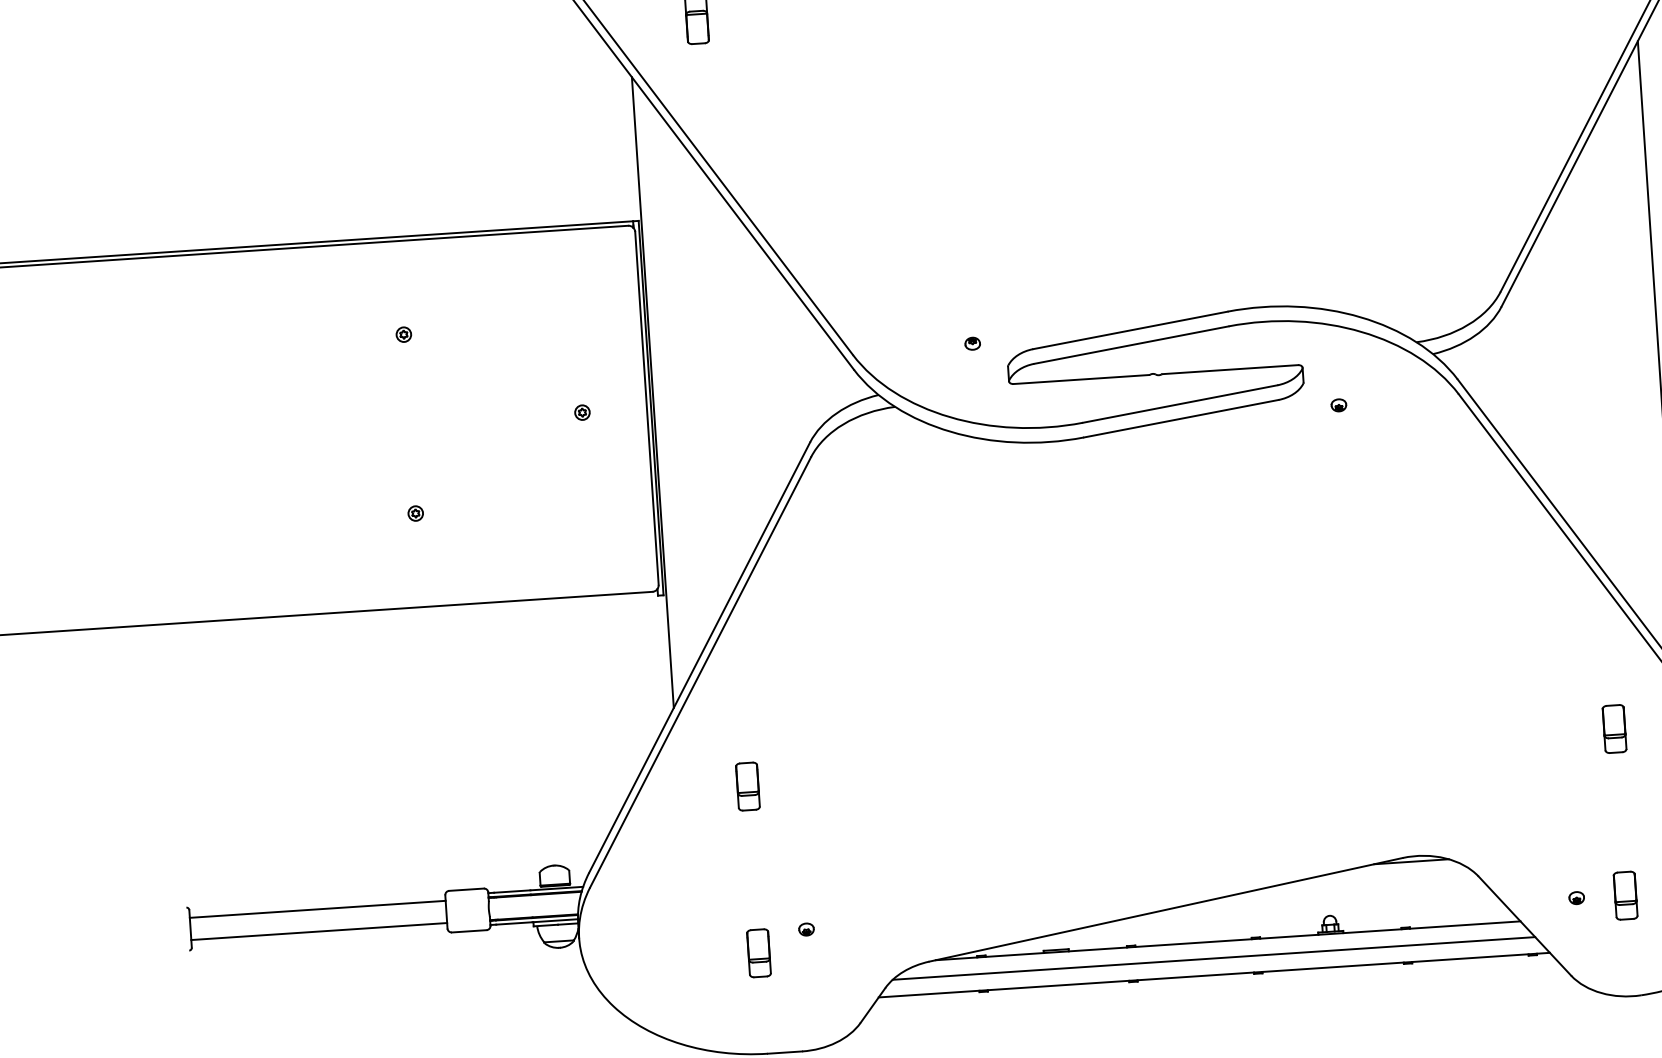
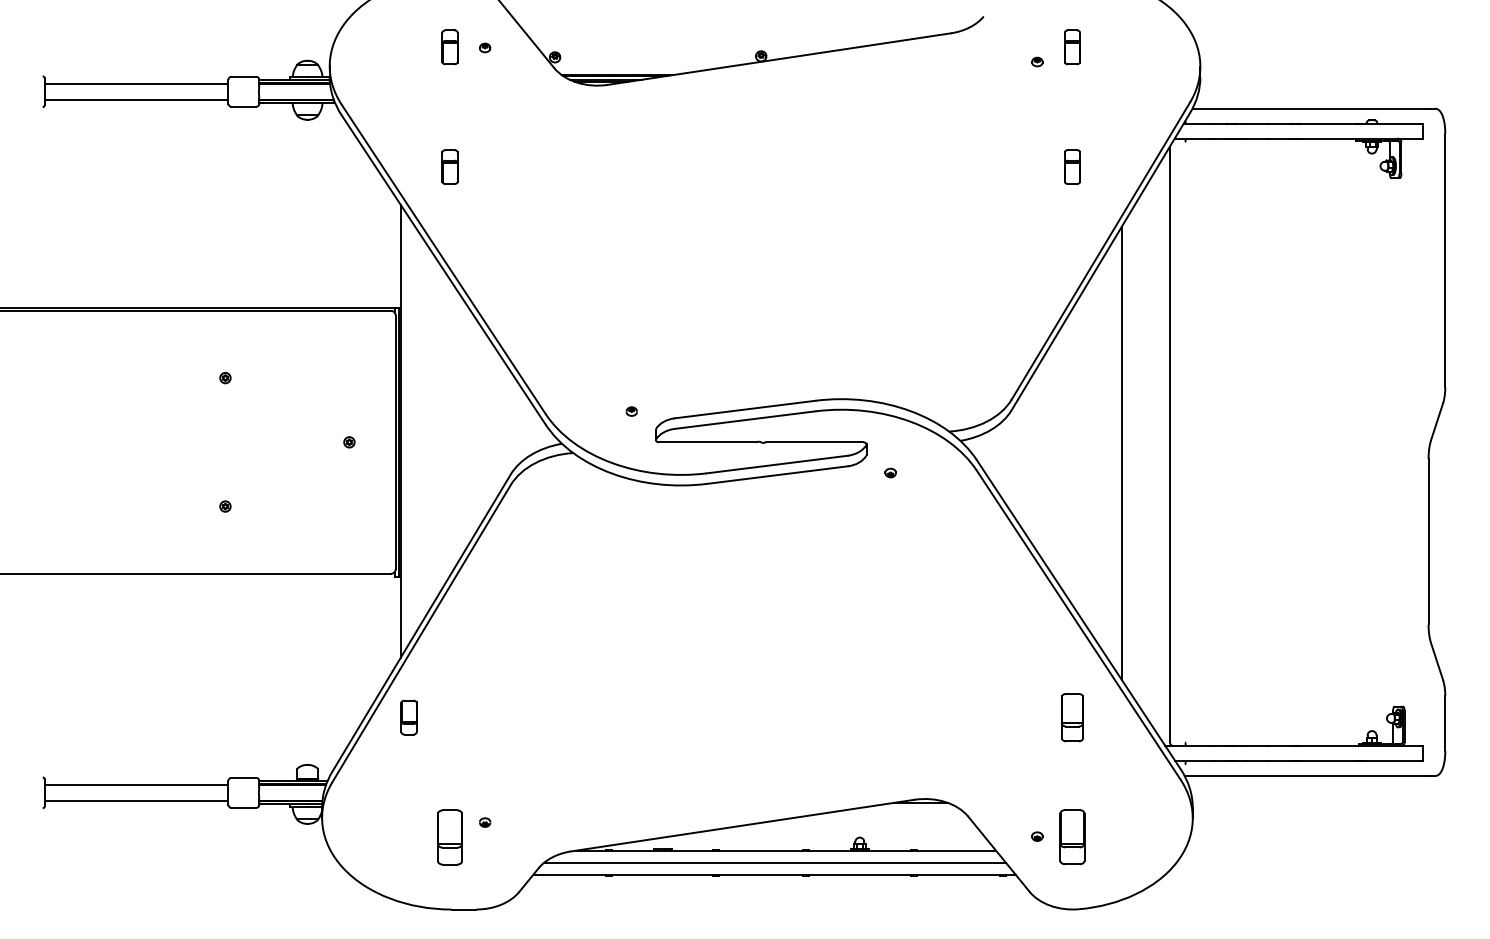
part: (1614, 728) -> (1072, 717), size x1.4
part: (747, 786) -> (408, 717), moved
part: (1625, 895) -> (1072, 837), size x1.6
part: (758, 952) -> (449, 836), size x1.6

